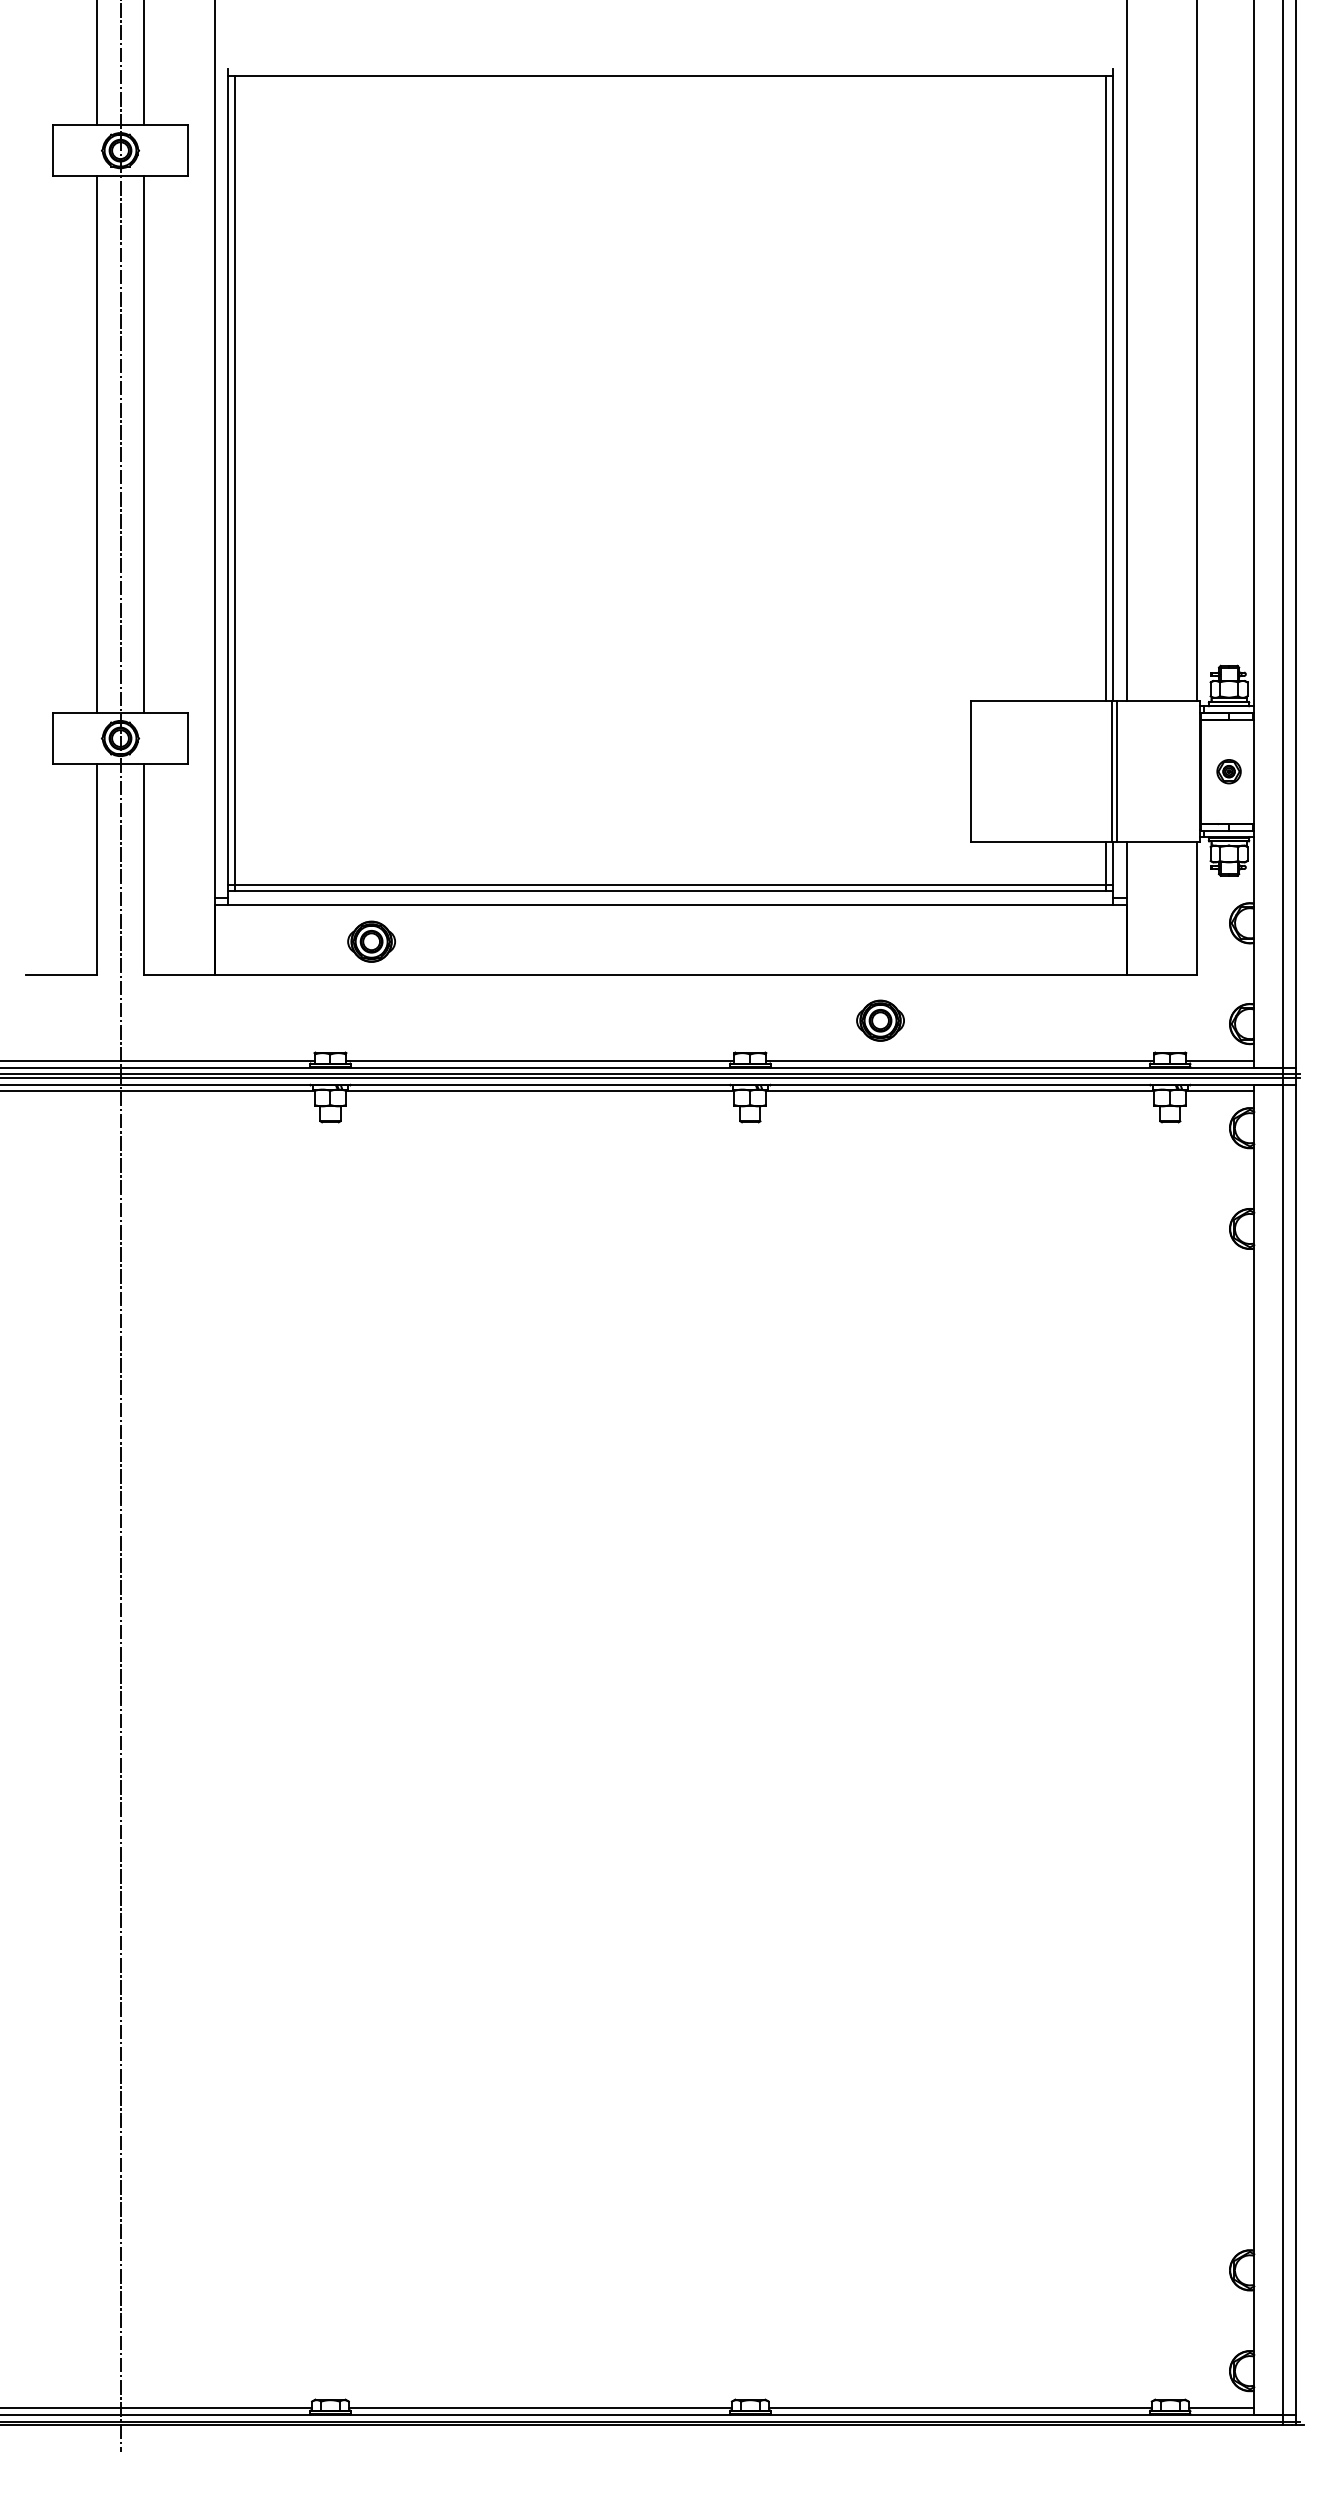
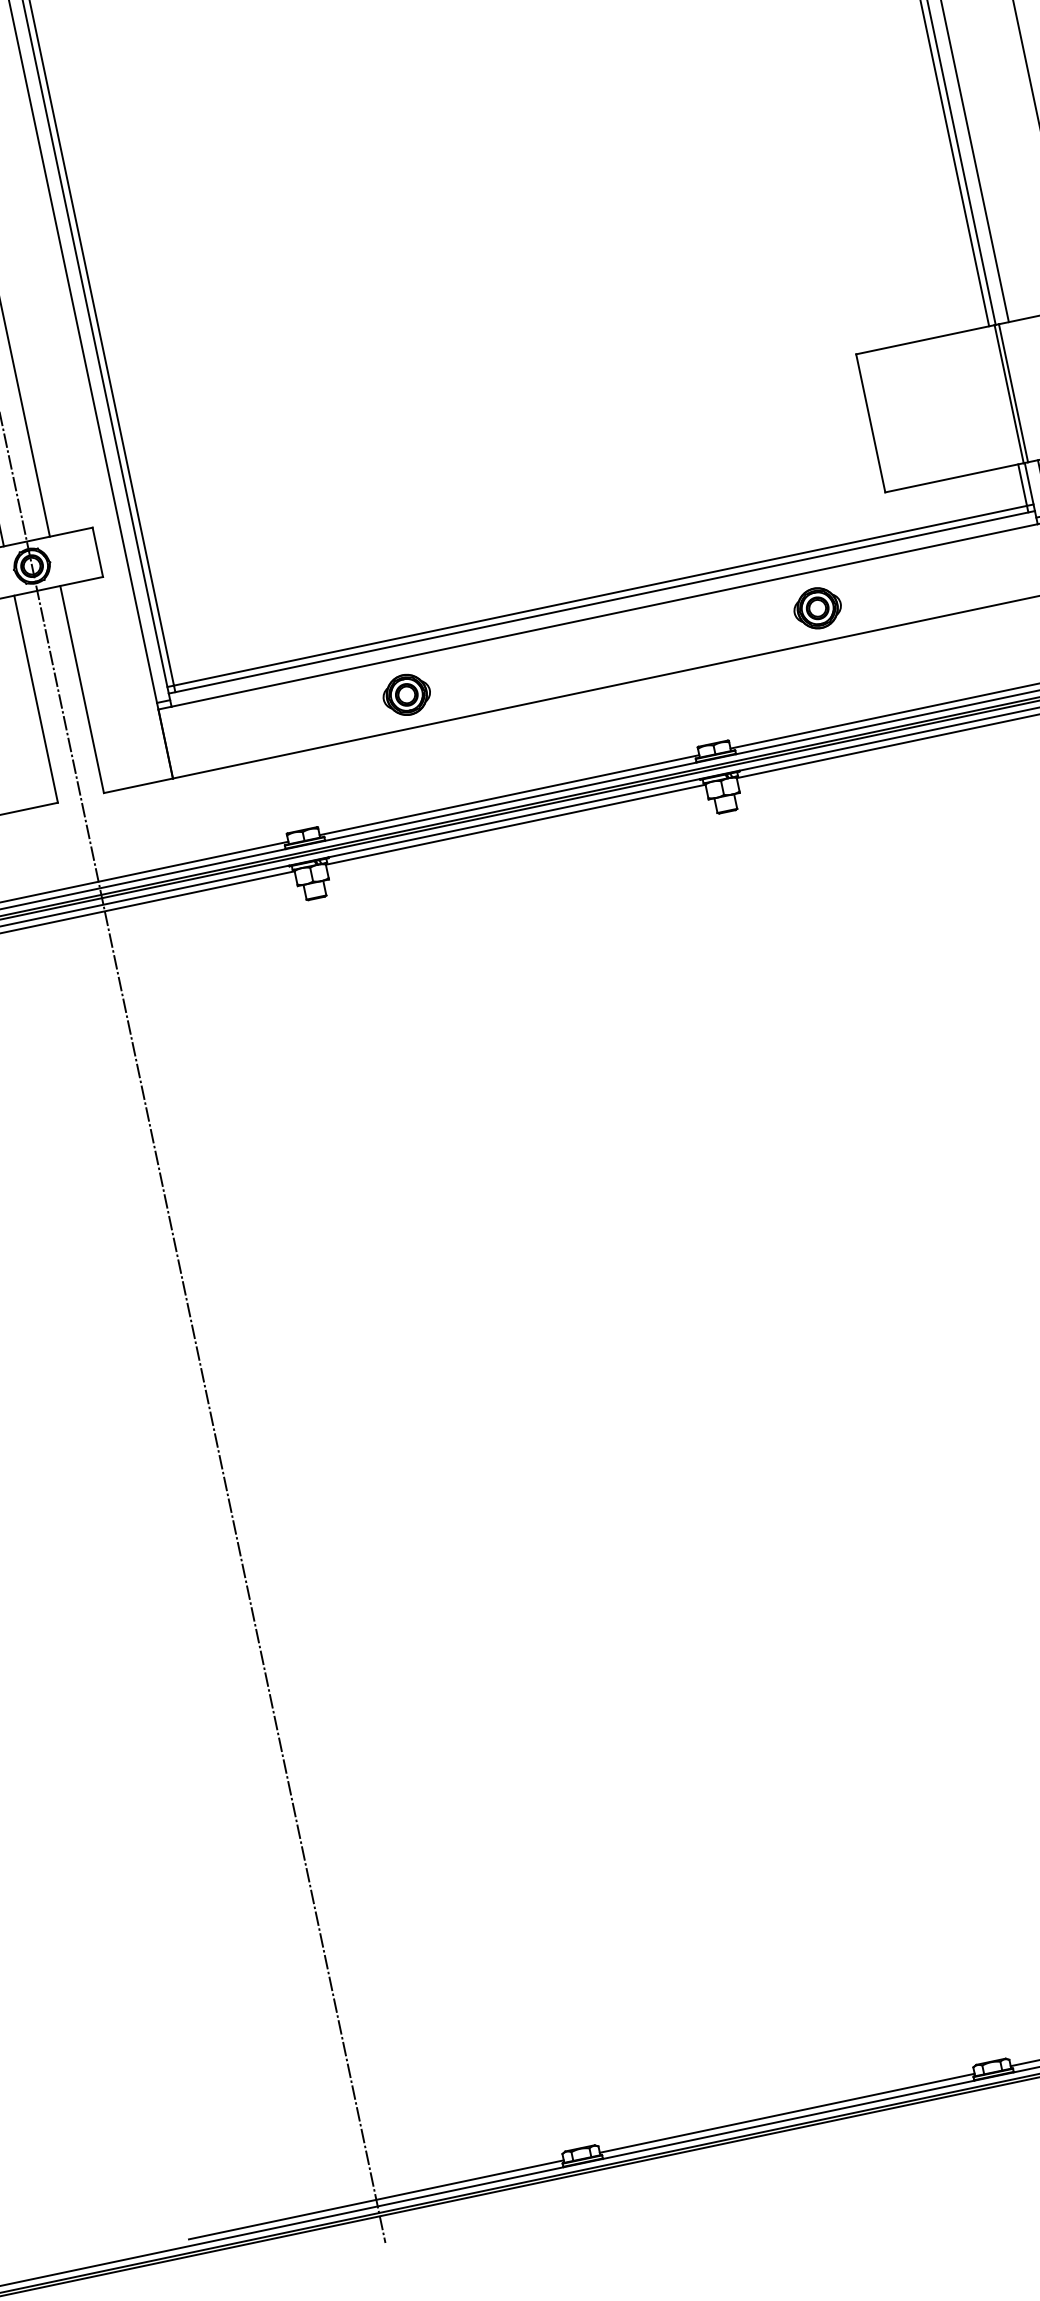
part: (371, 941) -> (406, 694), moved
part: (880, 1020) -> (817, 608), moved

